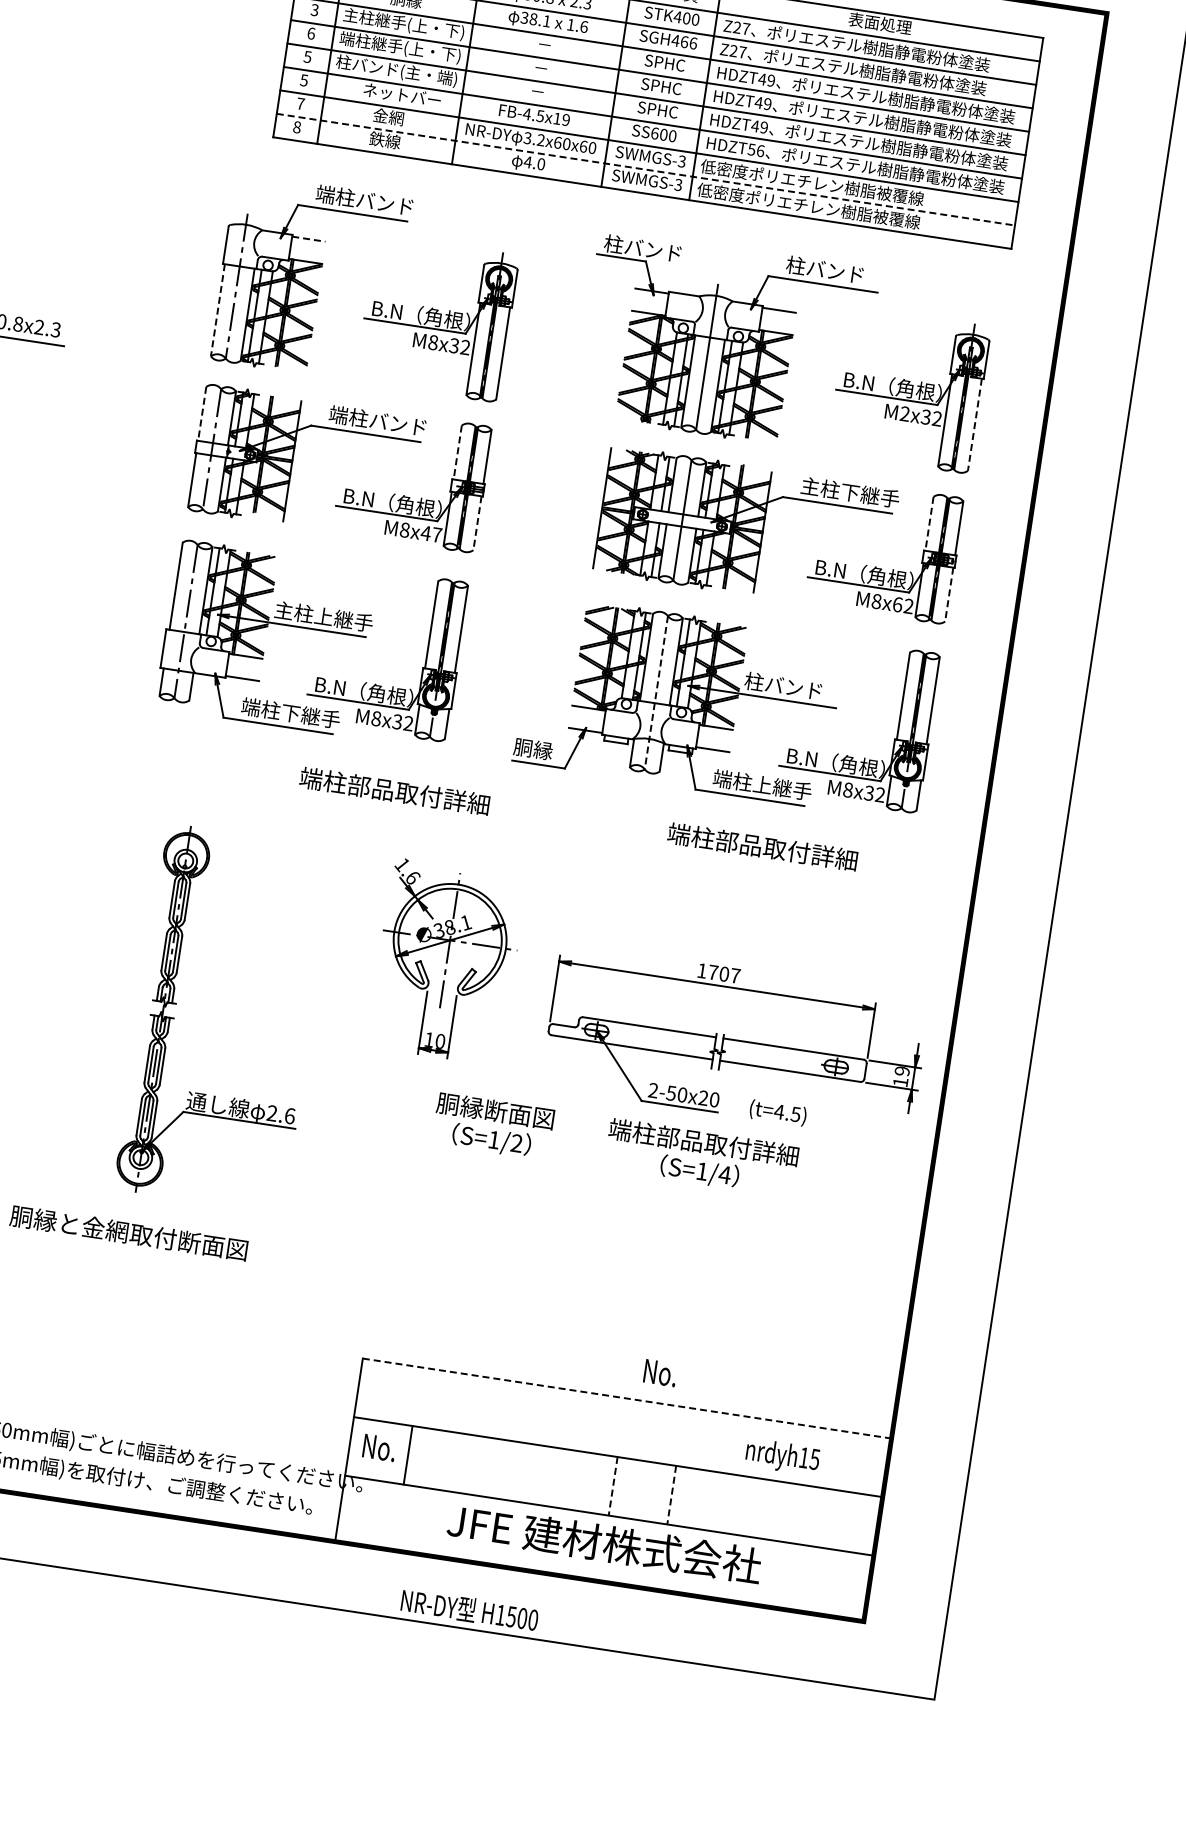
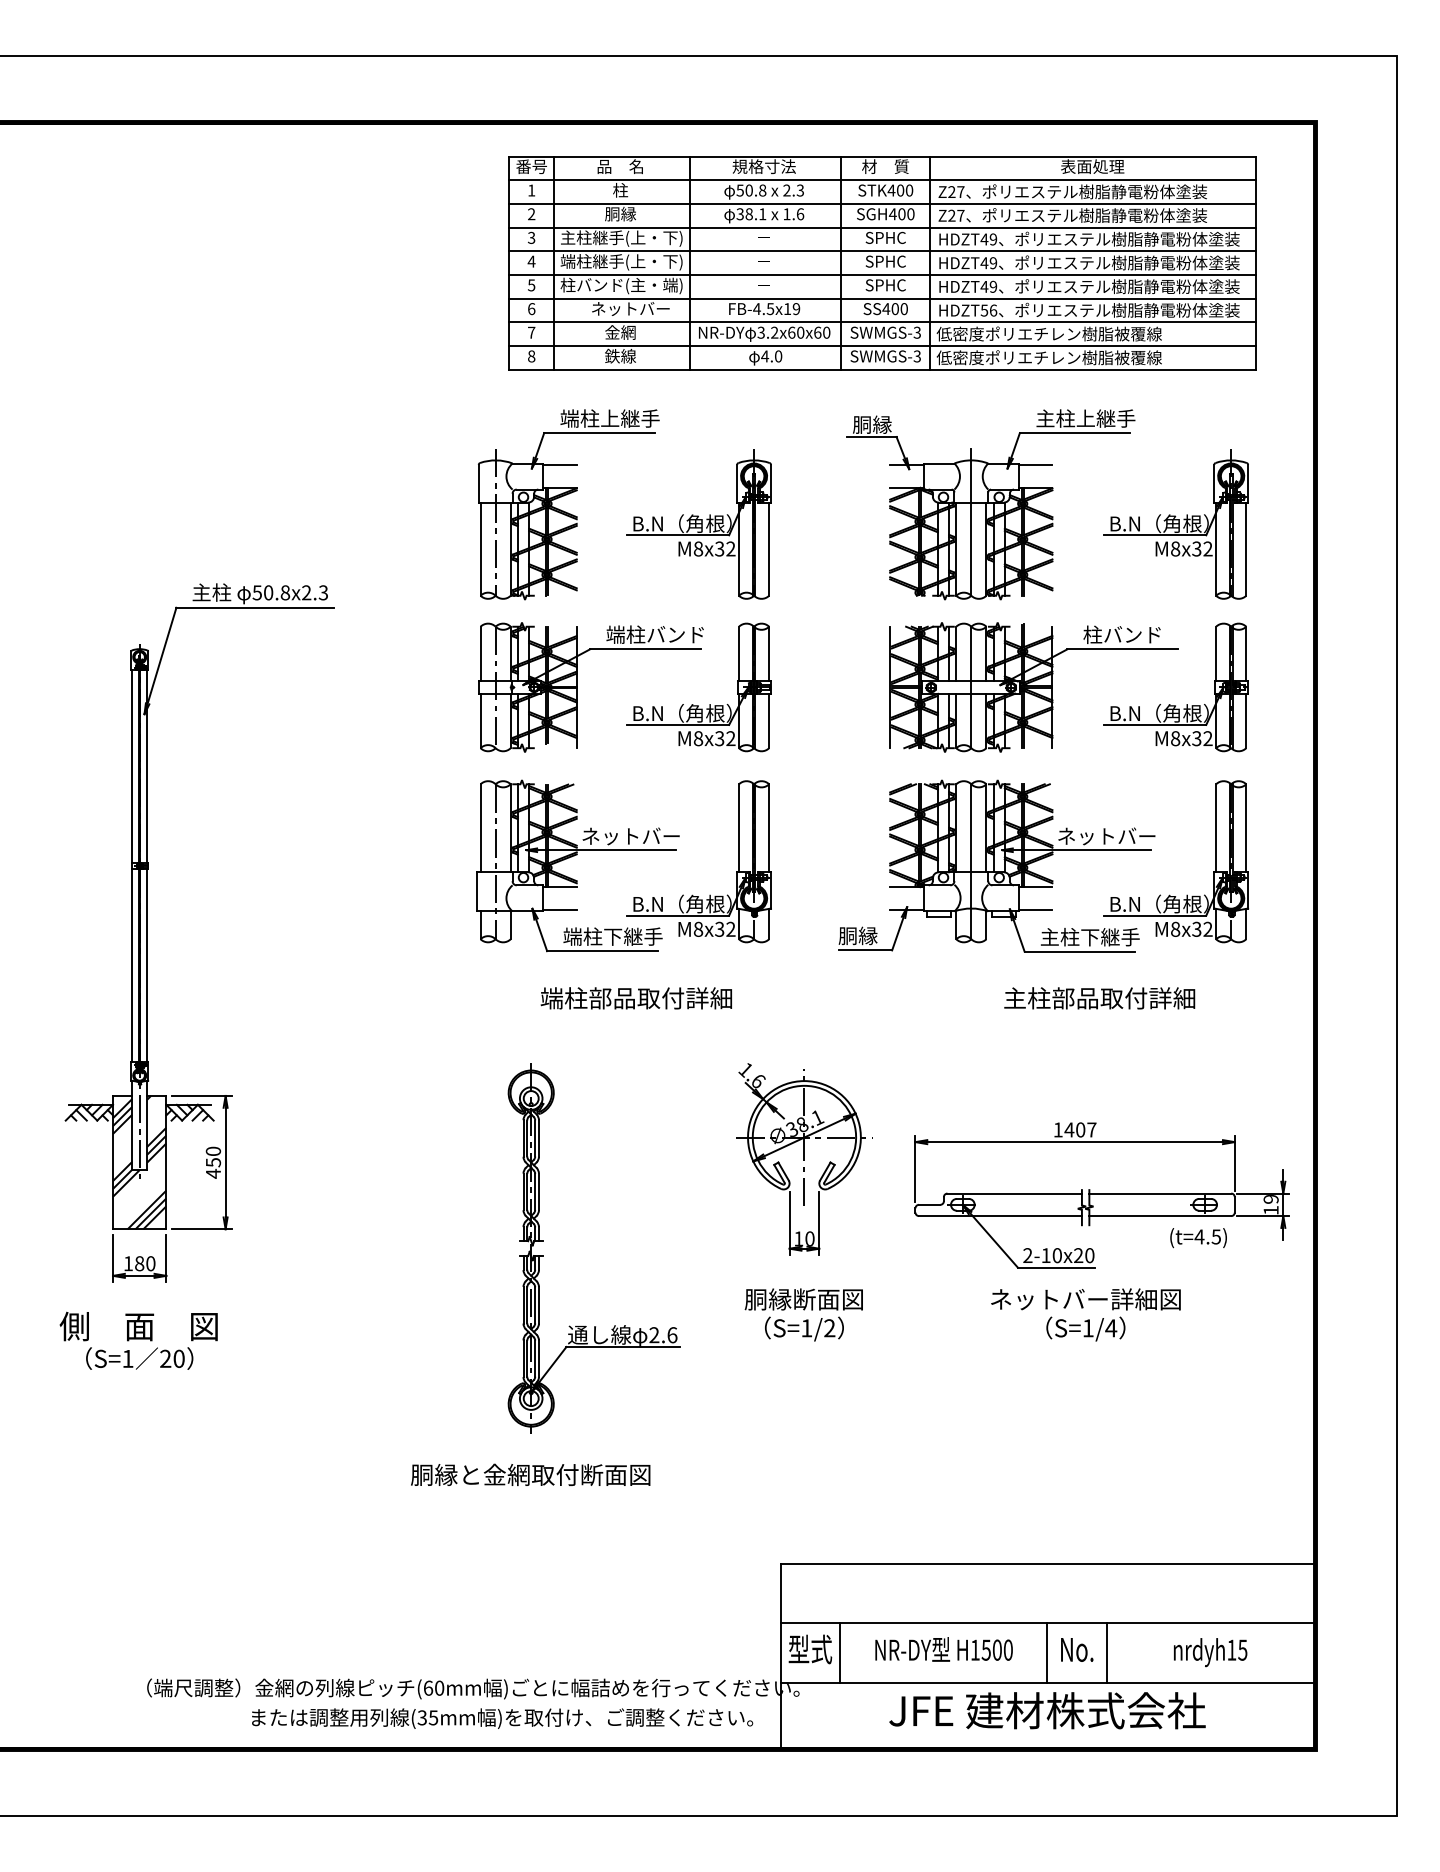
text: (311, 33) -> (531, 261), 6 -> 4
text: (689, 43) -> (906, 214), SGH466 -> SGH400
text: (304, 80) -> (531, 309), 5 -> 6
text: (655, 133) -> (886, 309), SS600 -> SS400
line: (646, 170) -> (883, 346), dashed -> solid
text: (385, 203) -> (630, 418), 端柱バンド -> 端柱上継手
line: (308, 239) -> (559, 465), dashed -> solid
text: (642, 248) -> (891, 424), 柱バンド -> 胴縁
text: (835, 271) -> (1085, 418), 柱バンド -> 主柱上継手
line: (217, 310) -> (480, 549), dashed -> solid
text: (905, 413) -> (1175, 548), M2x32 -> M8x32
line: (202, 414) -> (480, 654), dashed -> solid
line: (975, 425) -> (1246, 549), dashed -> solid
line: (458, 453) -> (739, 654), dashed -> solid
text: (849, 492) -> (1132, 634), 主柱下継手 -> 柱バンド
line: (477, 523) -> (769, 721), dashed -> solid
line: (929, 524) -> (1216, 654), dashed -> solid
text: (430, 533) -> (724, 738), M8x47 -> M8x32
line: (949, 595) -> (1246, 721), dashed -> solid
text: (897, 604) -> (1196, 738), M8x62 -> M8x32
text: (324, 616) -> (631, 836), 主柱上継手 -> ネットバー
text: (793, 687) -> (1106, 836), 柱バンド -> ネットバー
line: (656, 693) -> (971, 862), dashed -> solid
text: (742, 782) -> (1069, 937), 端柱上継手 -> 主柱下継手
text: (393, 791) -> (635, 998), moved
text: (678, 834) -> (1014, 998), 端柱部品取付詳細 -> 主柱部品取付詳細
text: (713, 972) -> (1069, 1129), 1707 -> 1407
text: (670, 1093) -> (1045, 1255), 2-50x20 -> 2-10x20
text: (777, 1113) -> (1198, 1238), moved
text: (492, 1125) -> (803, 1314), moved
text: (703, 1142) -> (1085, 1299), 端柱部品取付詳細 -> ネットバー詳細図
text: (660, 1372) -> (1077, 1649), moved
line: (626, 1398) -> (1047, 1564), dashed -> solid
text: (379, 1447) -> (810, 1649), No. -> 型式
text: (782, 1456) -> (1210, 1652), moved
line: (613, 1485) -> (1047, 1652), dashed -> solid
line: (671, 1494) -> (1106, 1652), dashed -> solid
text: (469, 1609) -> (943, 1649), moved

